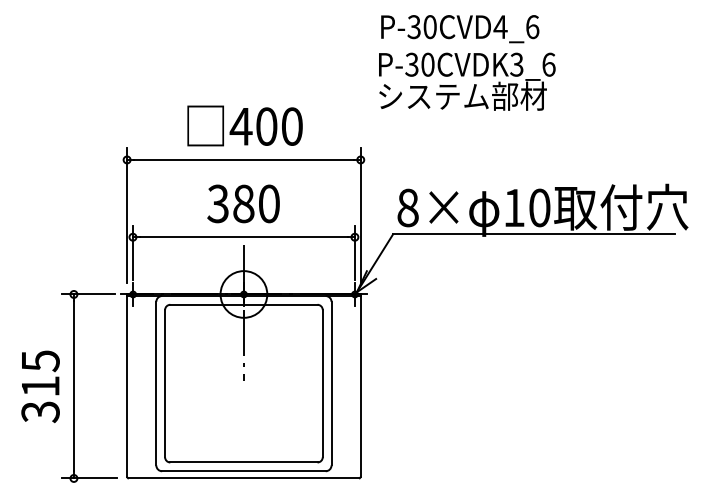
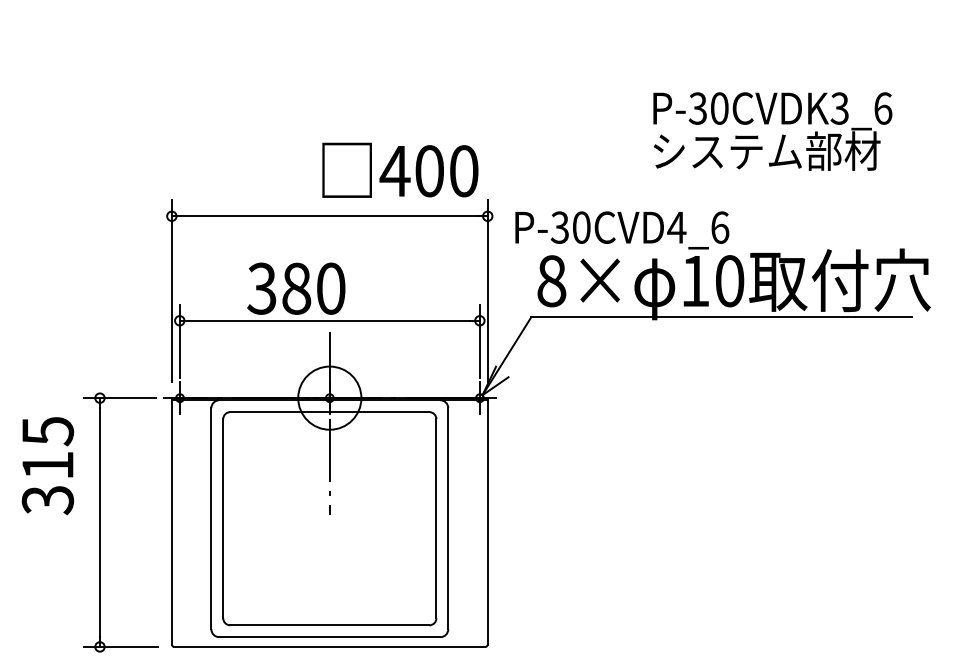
text: (460, 29) -> (622, 230), moved
text: (467, 81) -> (772, 131), moved
text: (245, 125) -> (400, 169), moved
text: (243, 203) -> (296, 288), moved
text: (40, 387) -> (47, 466), moved

